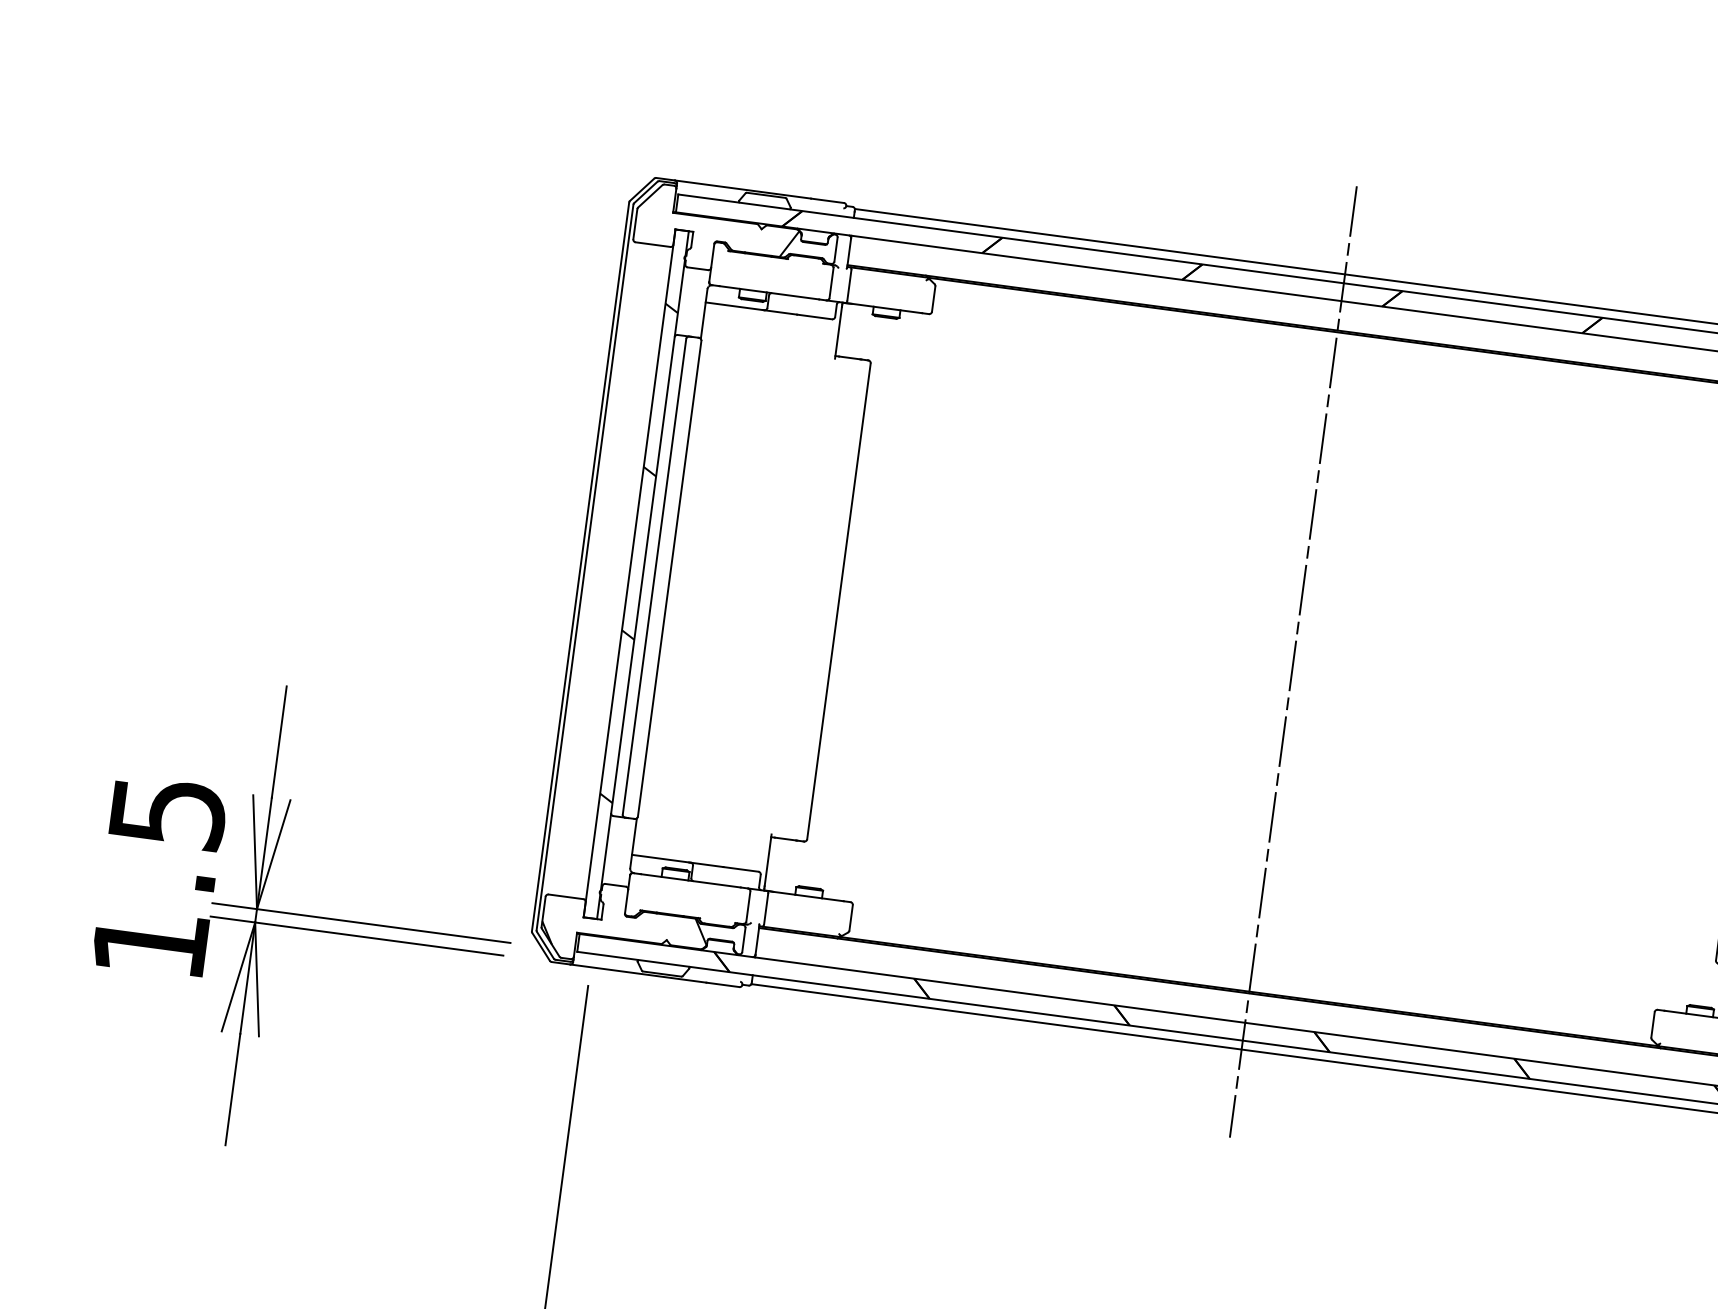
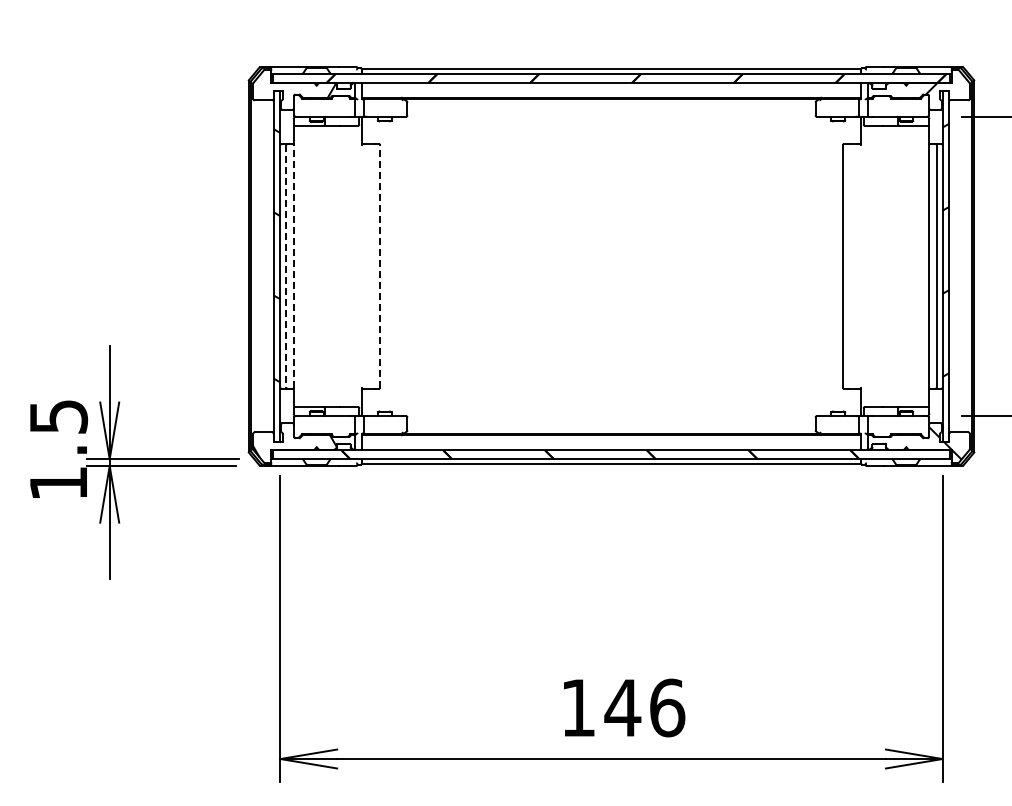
line: (654, 576) -> (286, 266), solid -> dashed
line: (670, 577) -> (294, 265), solid -> dashed
line: (839, 599) -> (380, 265), solid -> dashed
line: (1293, 662) -> (611, 266), removed

